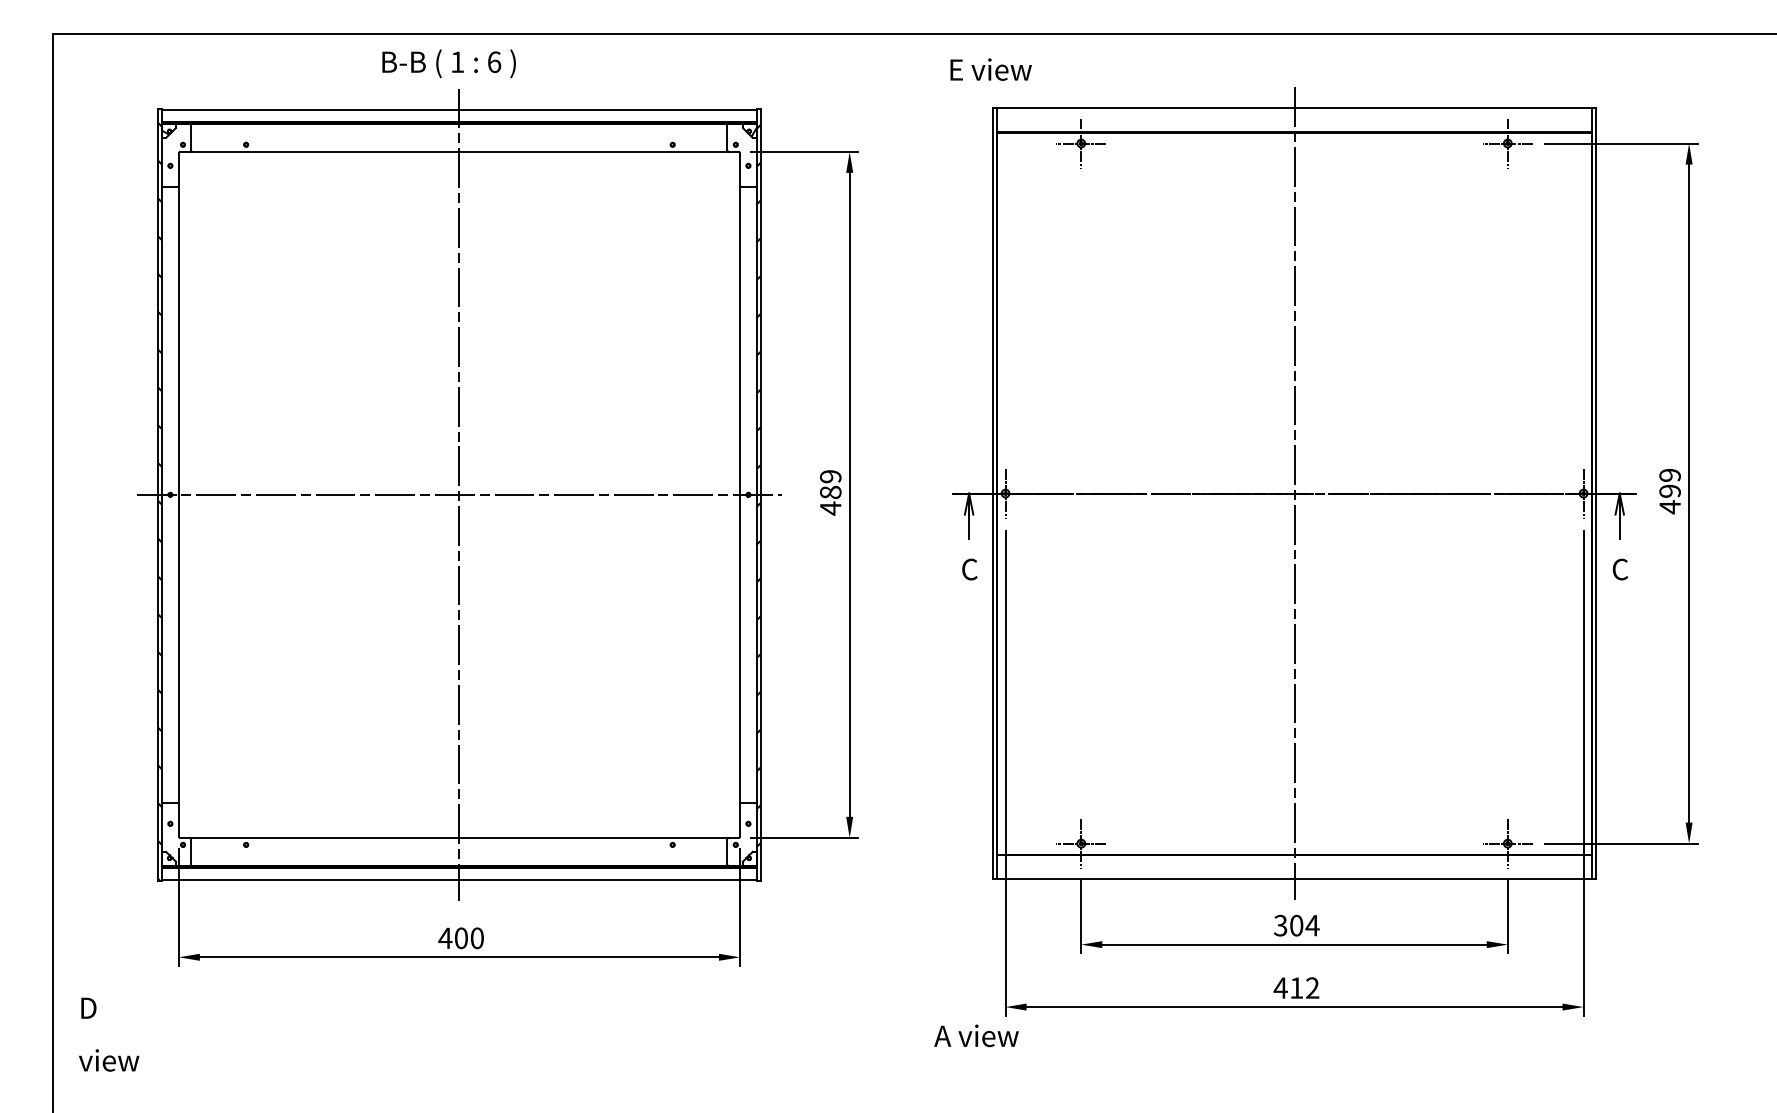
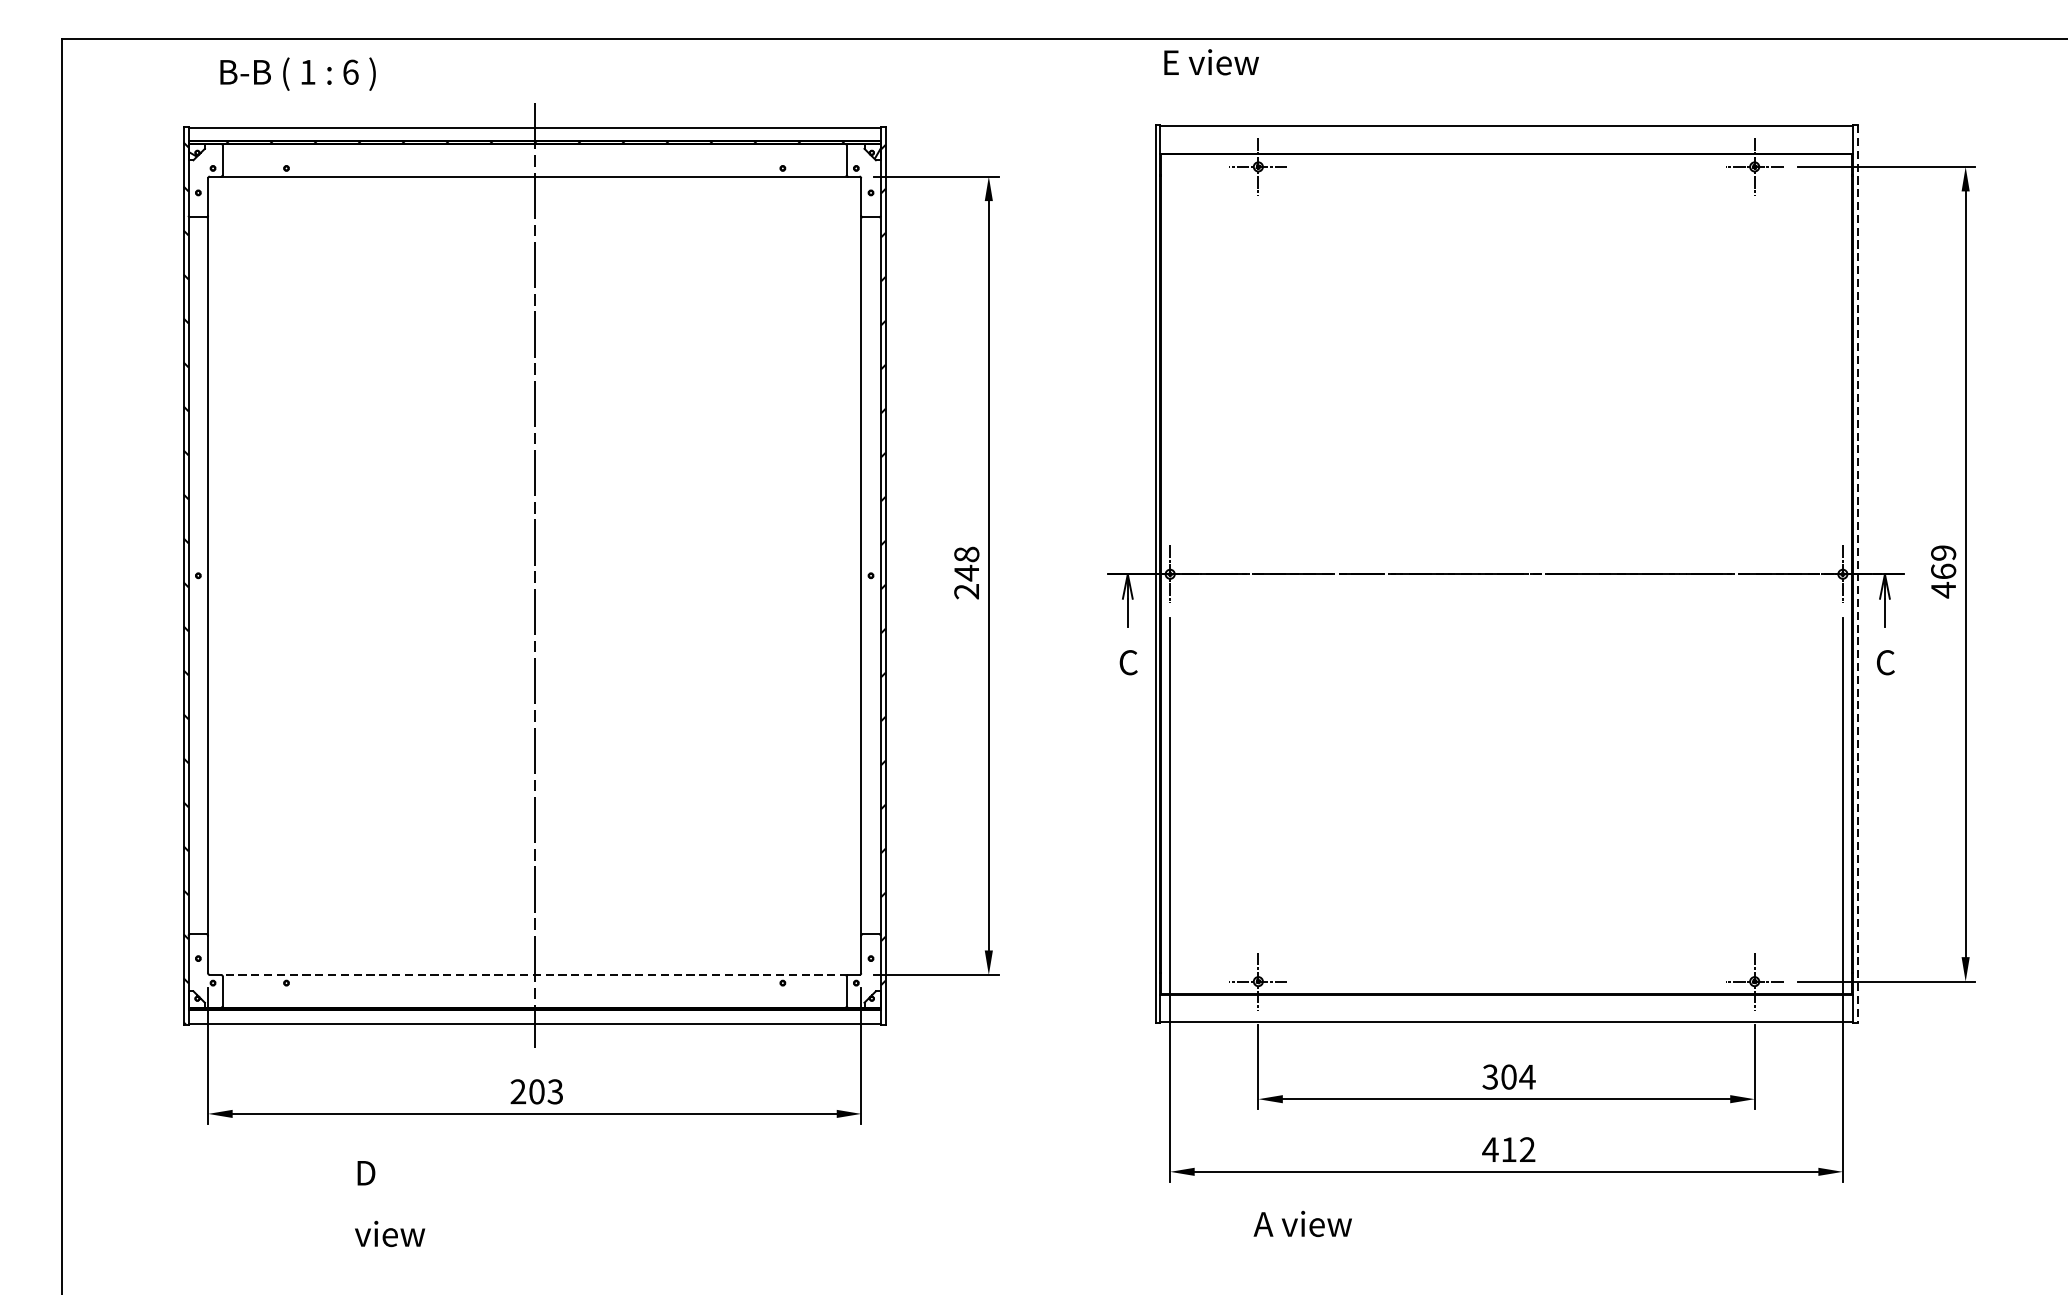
text: (448, 63) -> (297, 73), moved
text: (990, 69) -> (1210, 62), moved
text: (1669, 490) -> (1942, 570), 499 -> 469
text: (830, 492) -> (966, 573), 489 -> 248
line: (1294, 493) -> (1506, 574), removed
line: (1596, 493) -> (1857, 574), solid -> dashed
line: (459, 494) -> (534, 575), removed
line: (458, 837) -> (533, 974), solid -> dashed
text: (460, 938) -> (535, 1092), 400 -> 203
text: (109, 1034) -> (390, 1203), moved
text: (976, 1035) -> (1302, 1223), moved

